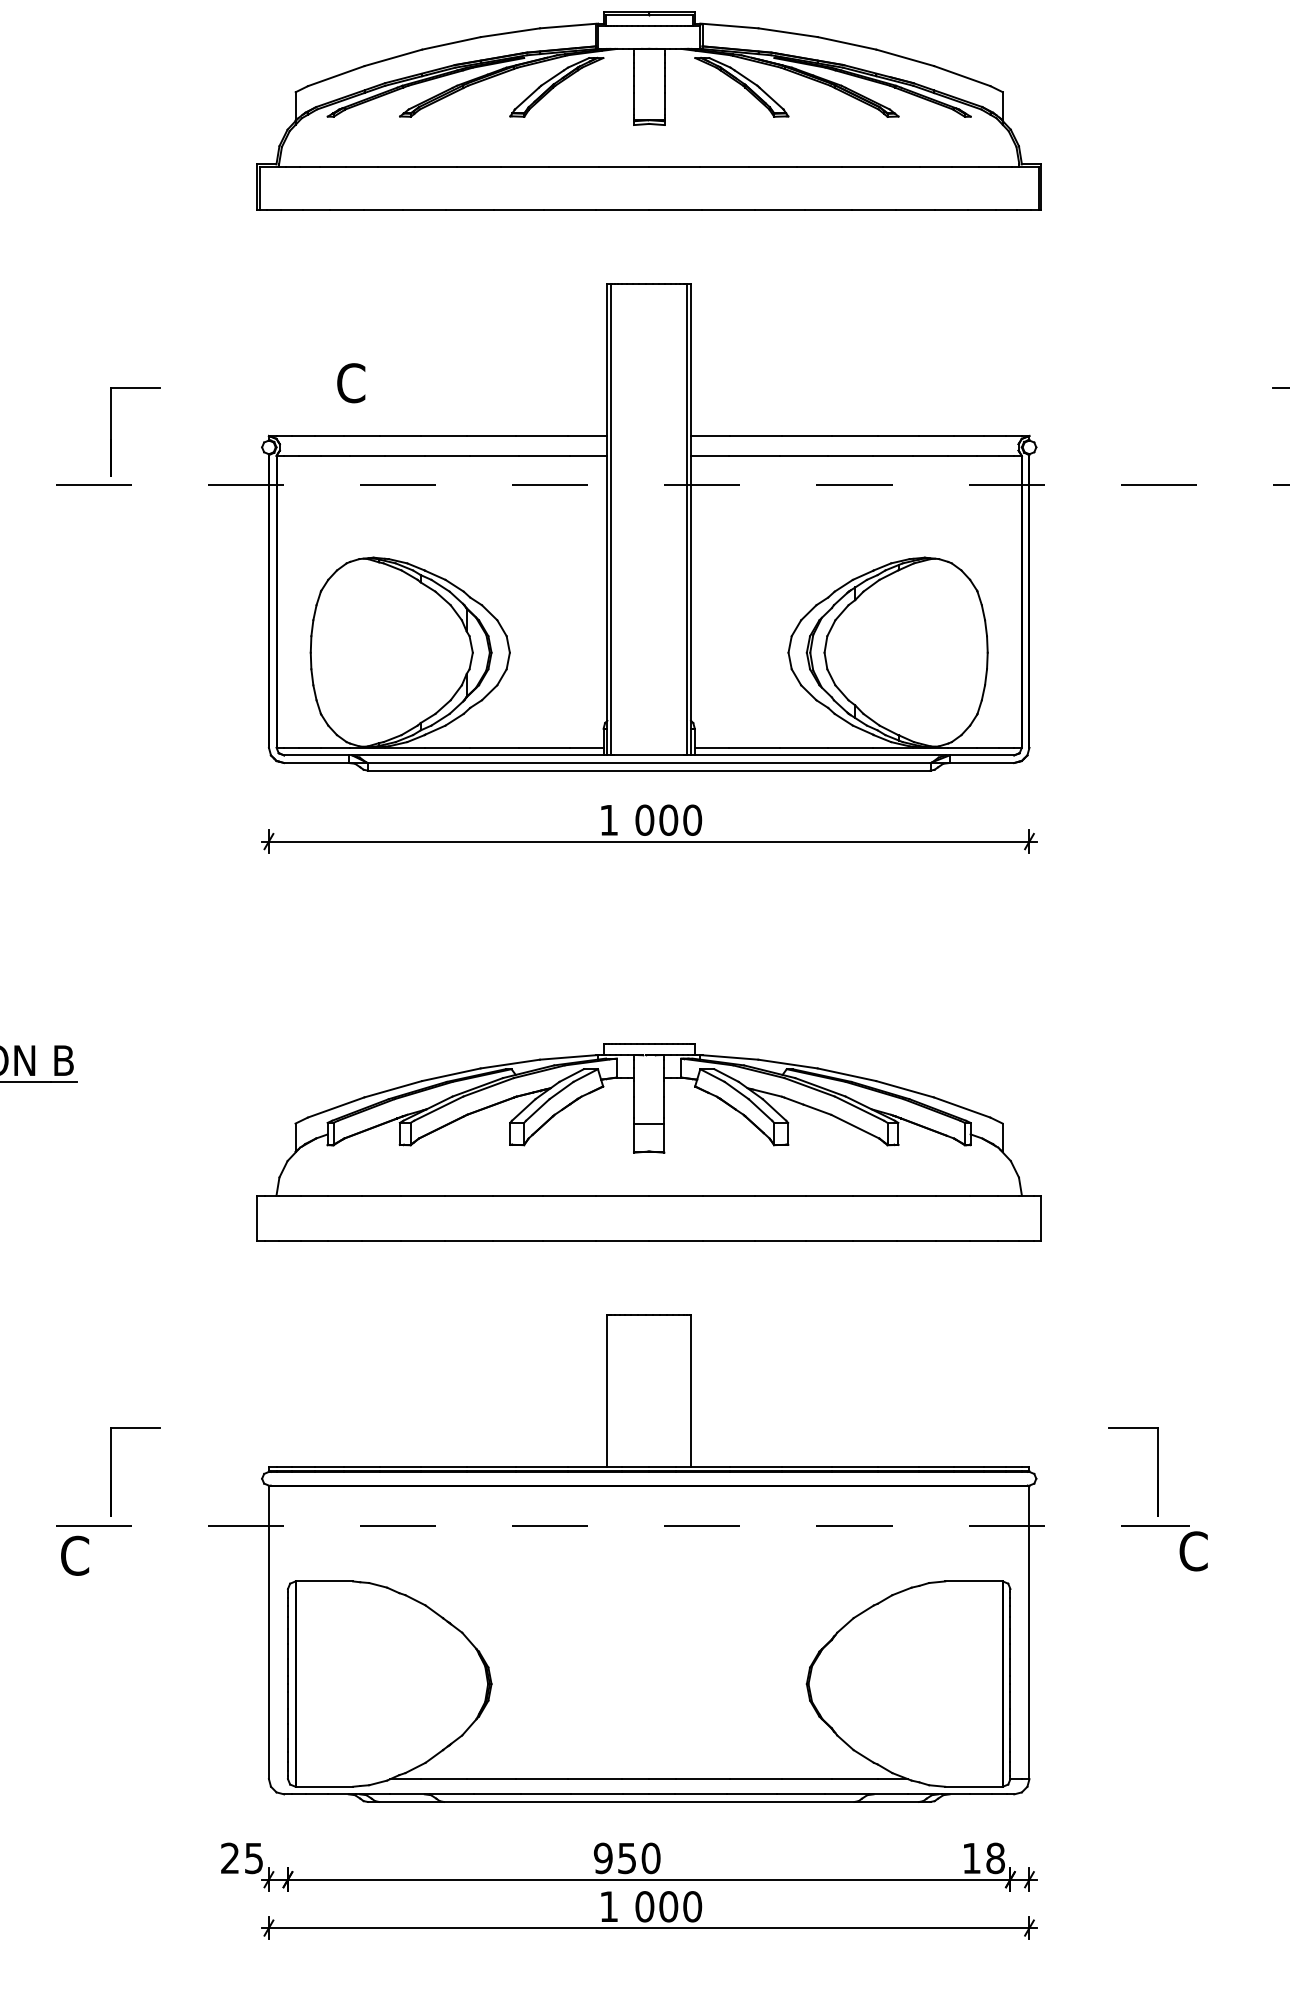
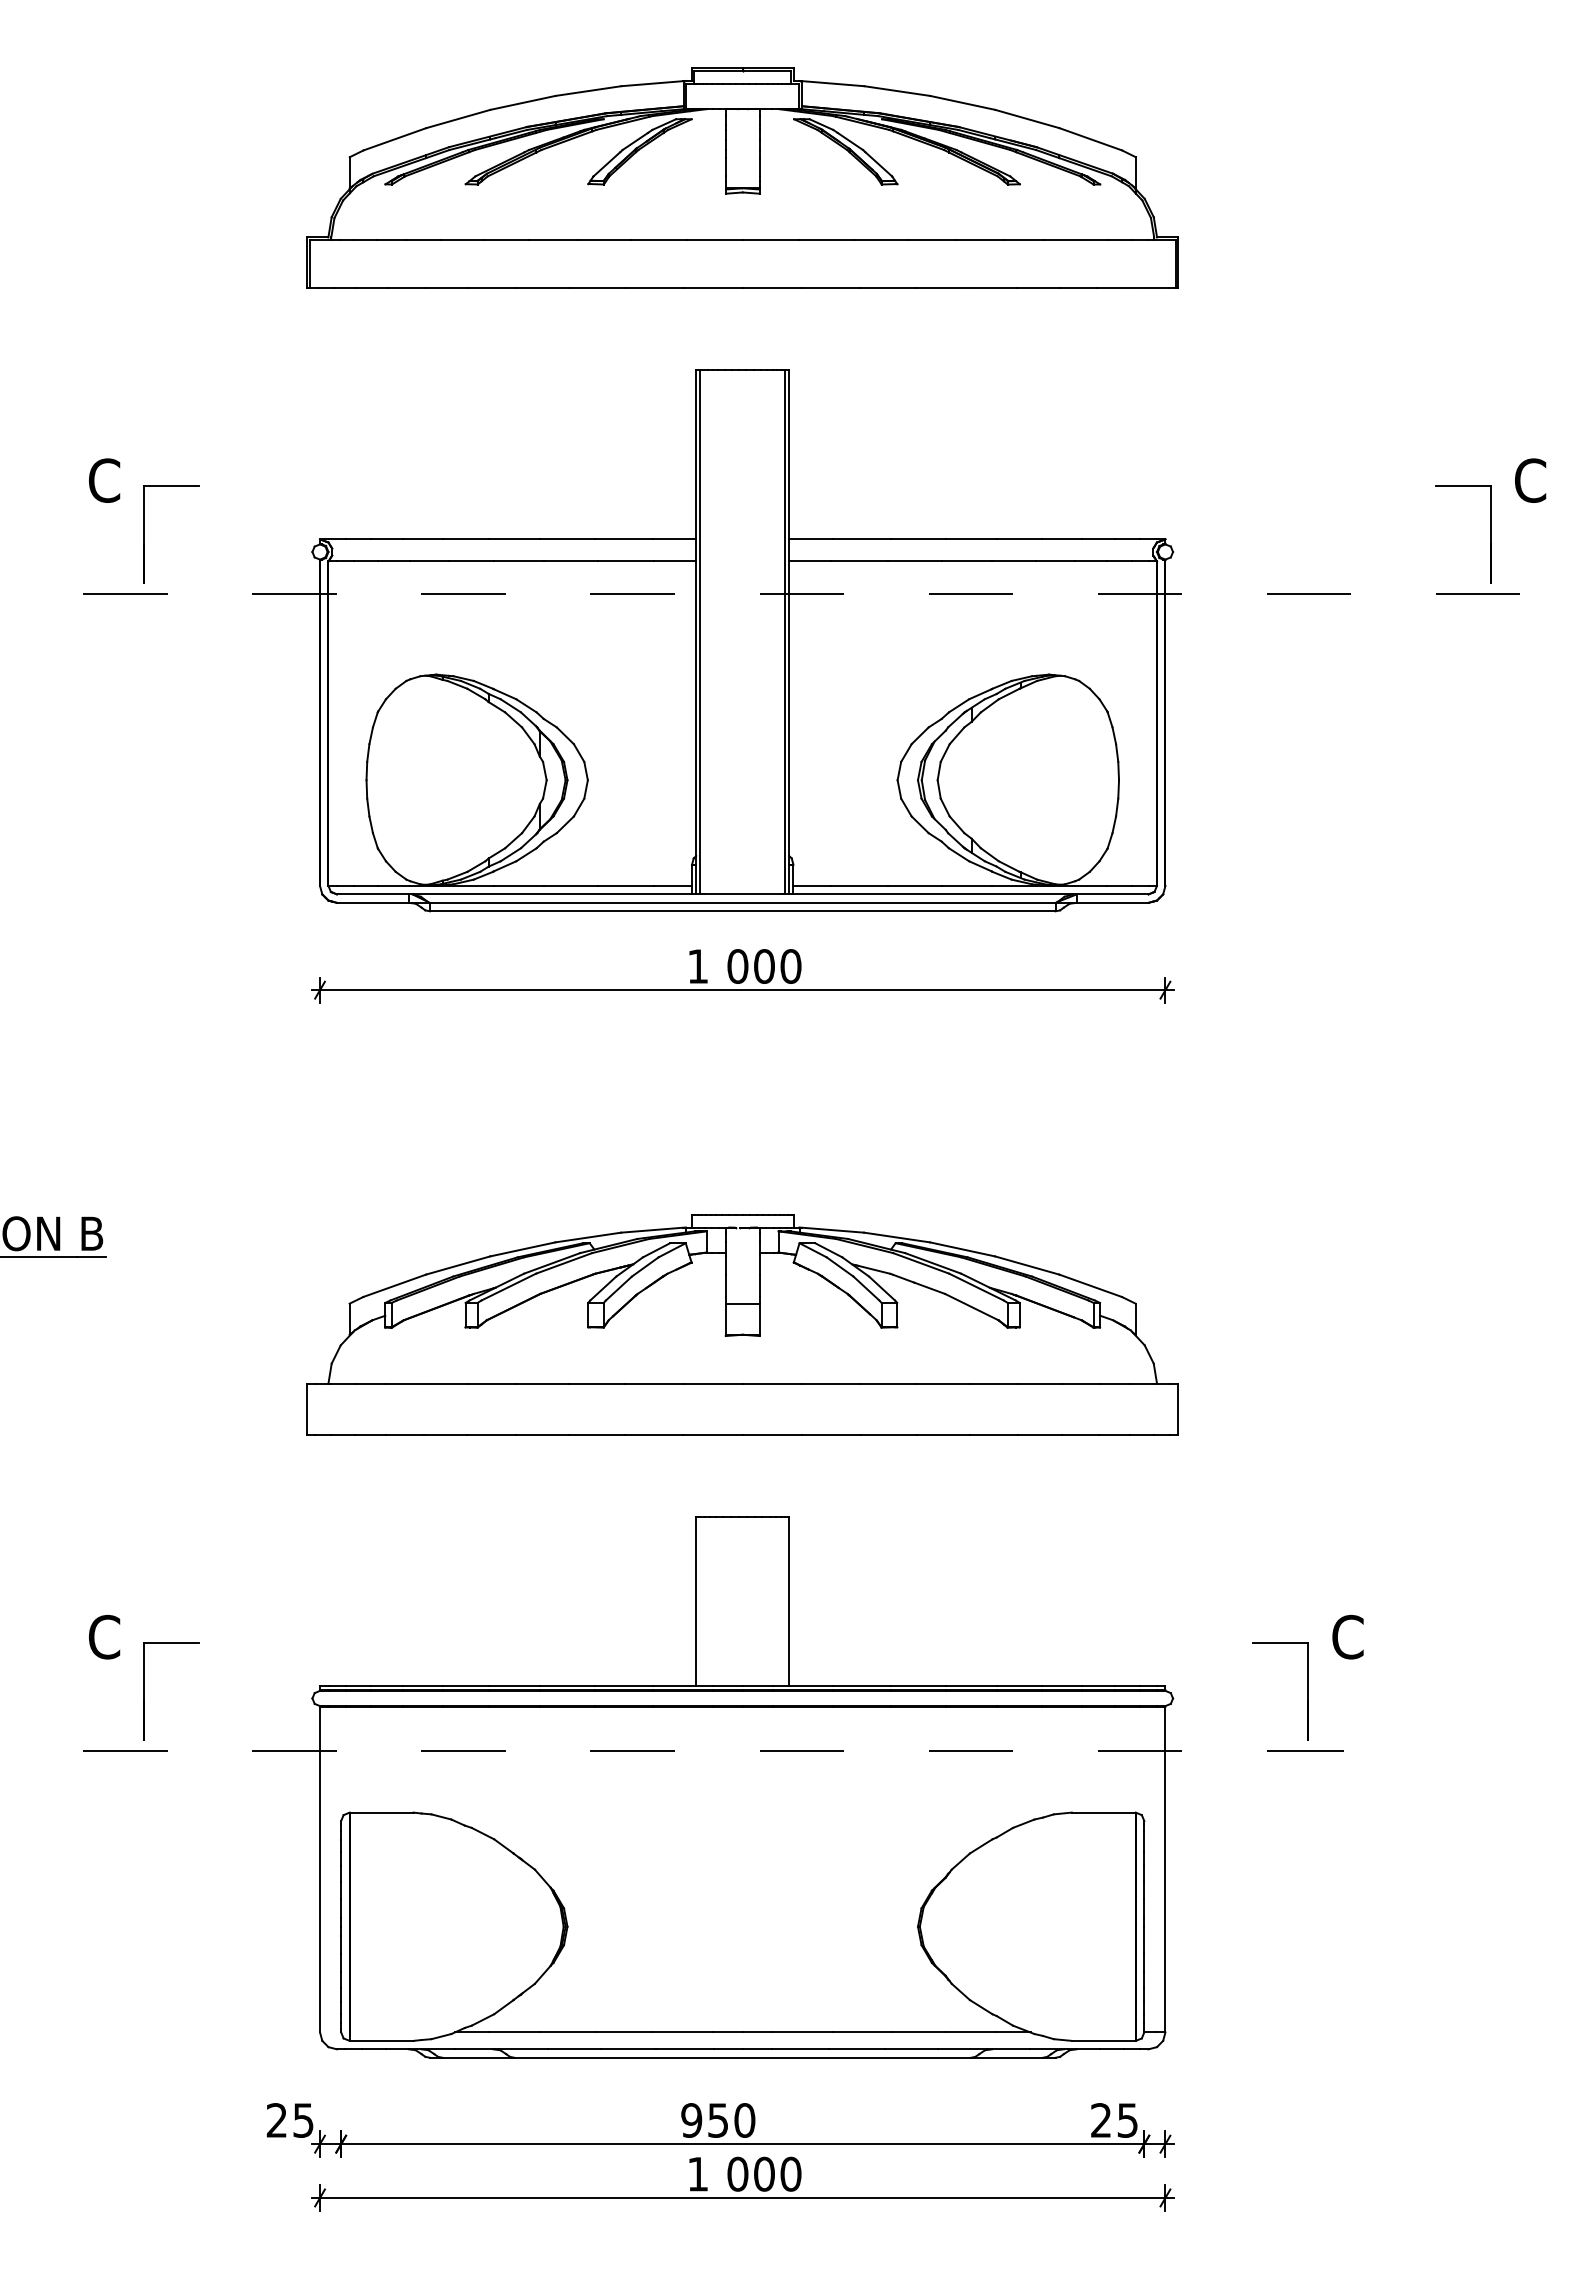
text: (351, 383) -> (104, 480), moved
text: (1193, 1551) -> (1347, 1637), moved
text: (75, 1556) -> (104, 1637), moved
text: (983, 1858) -> (1114, 2120), 18 -> 25

